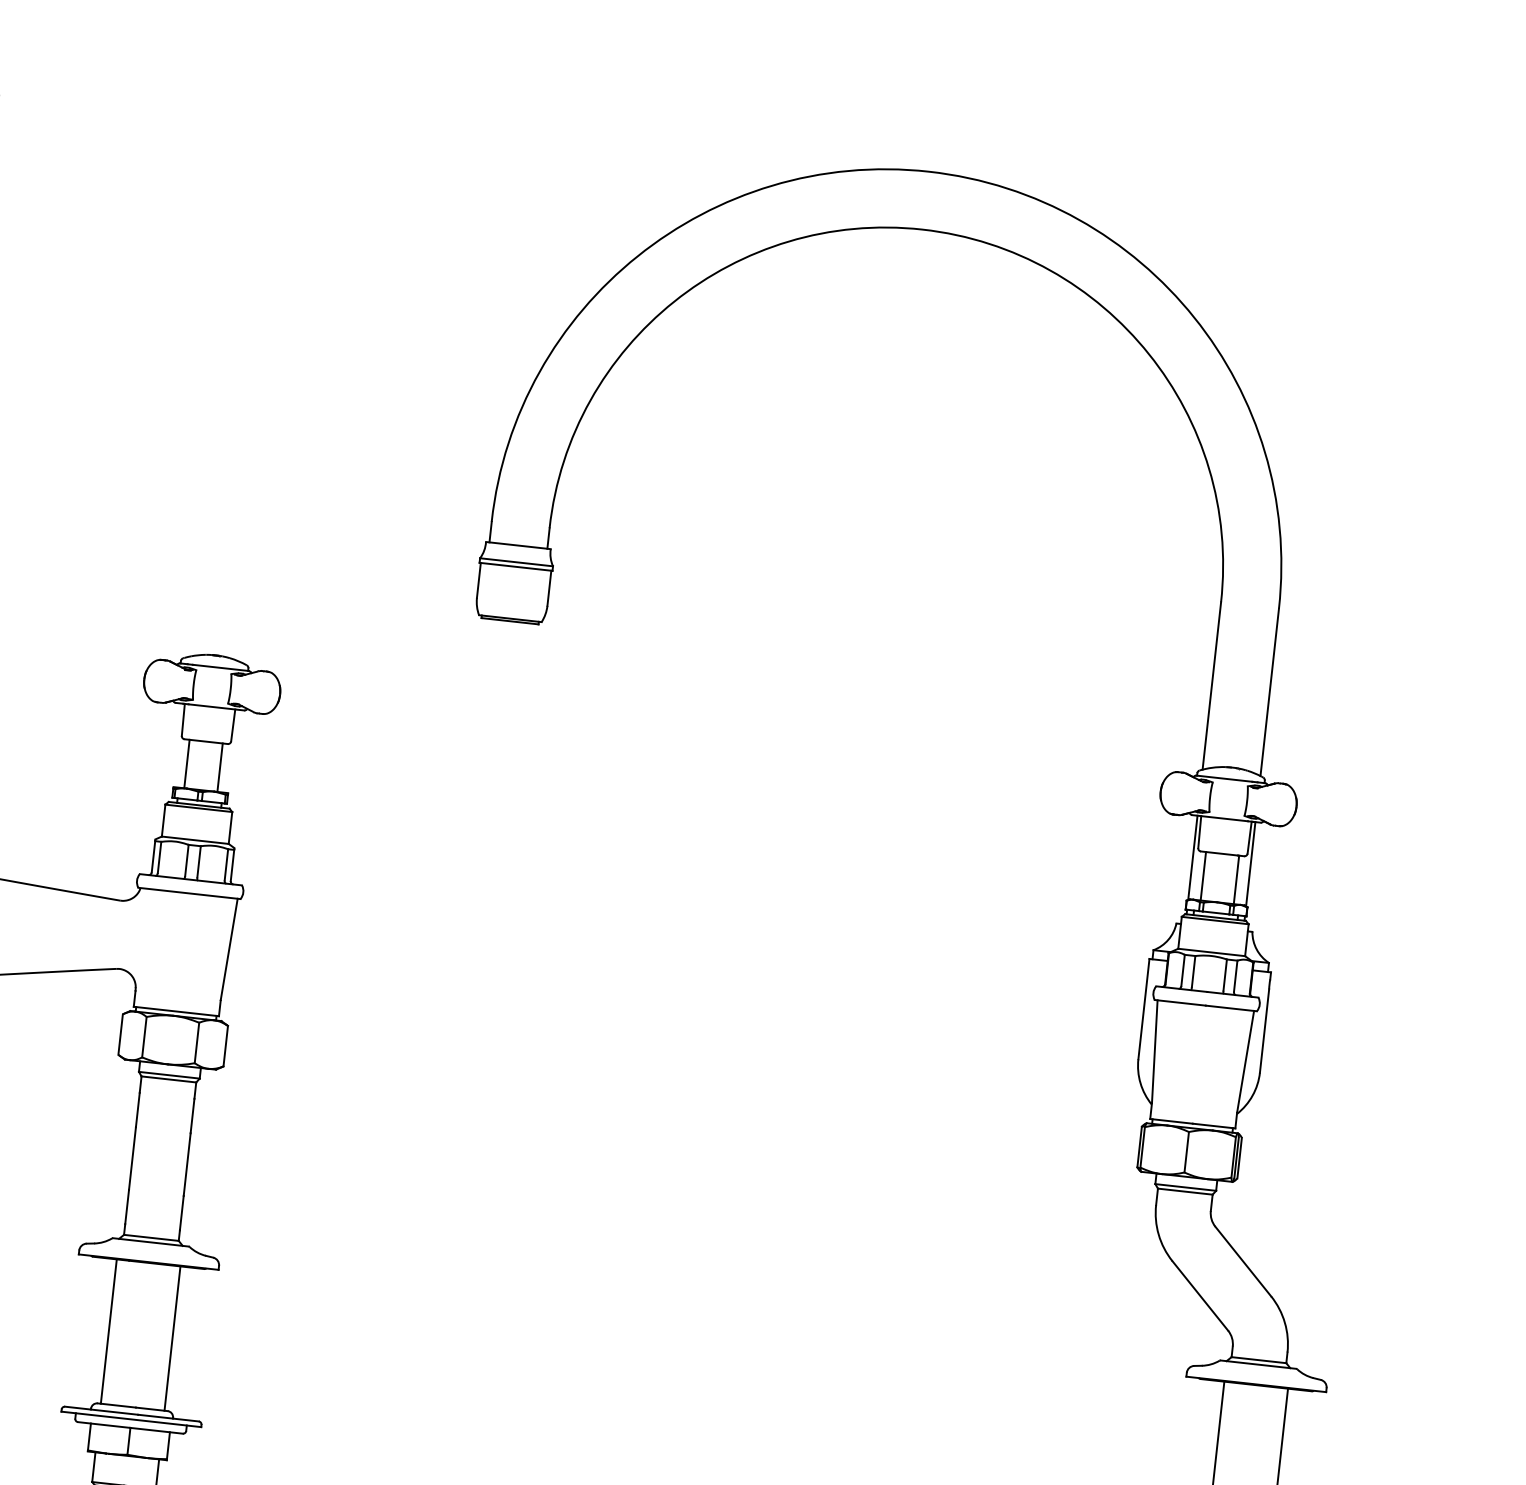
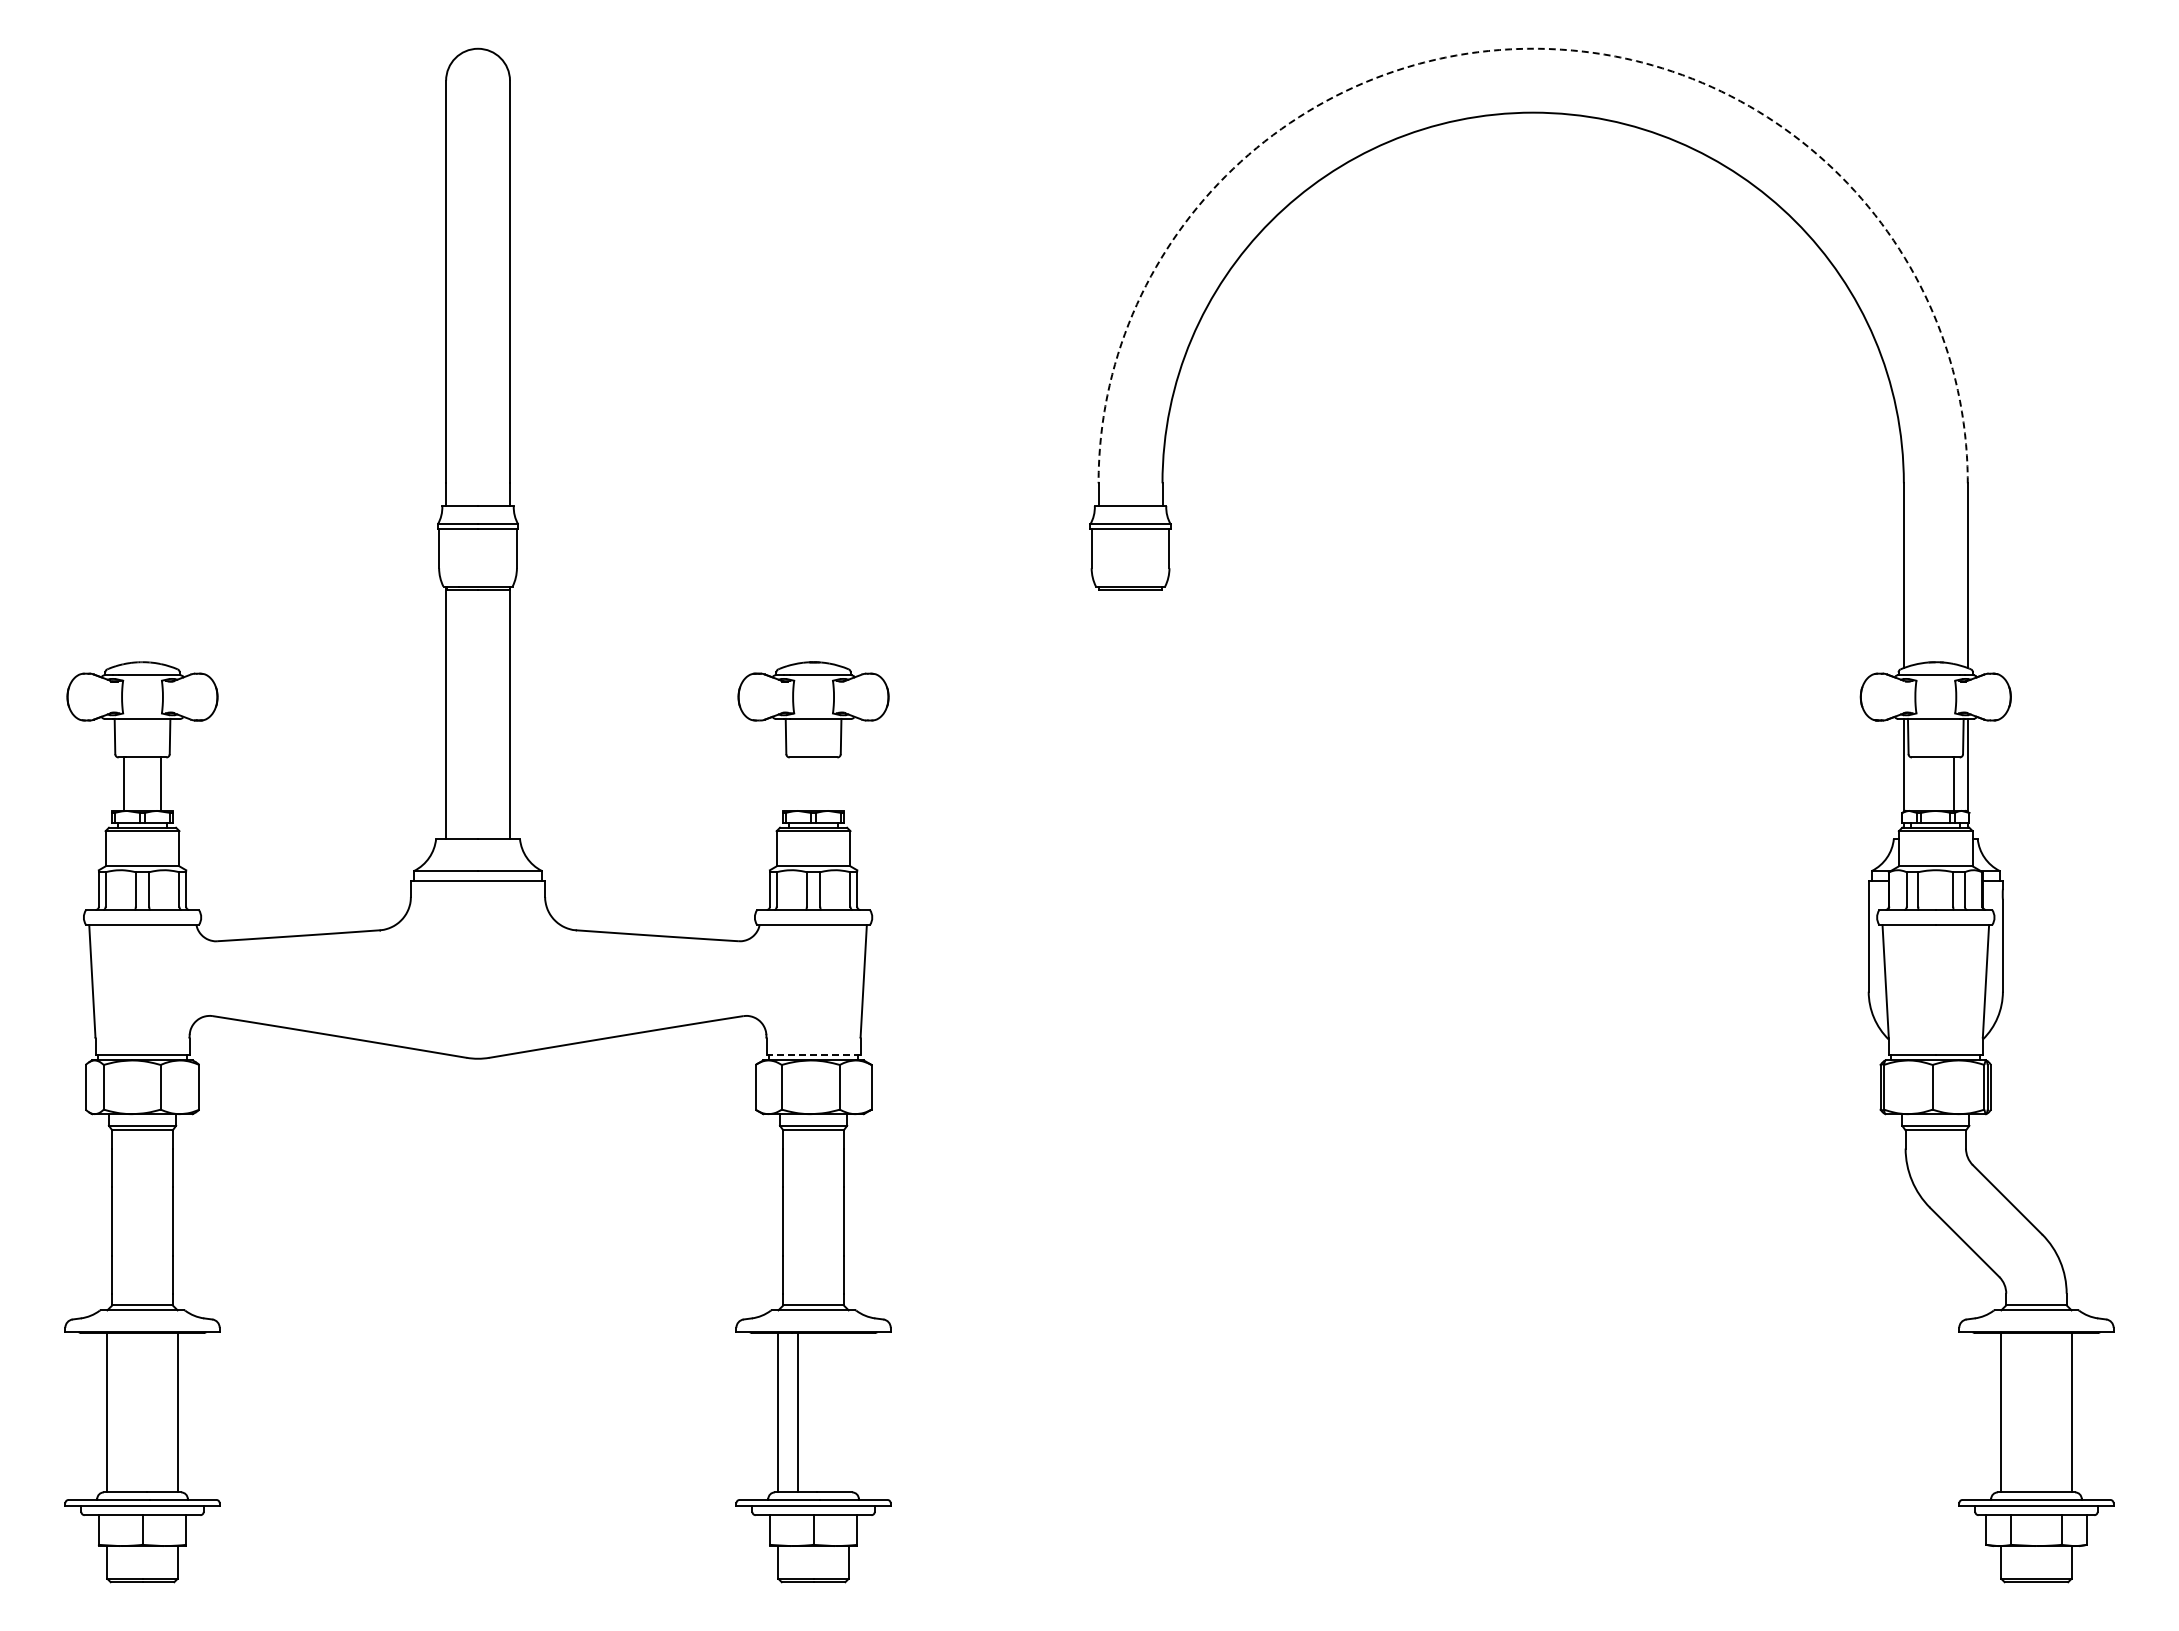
arc: (929, 171) -> (1533, 48), solid -> dashed
line: (187, 764) -> (795, 784), removed
line: (219, 767) -> (831, 784), removed
line: (1203, 876) -> (1917, 784), removed
line: (176, 1011) -> (813, 1055), solid -> dashed
line: (172, 1338) -> (797, 1412), moved

